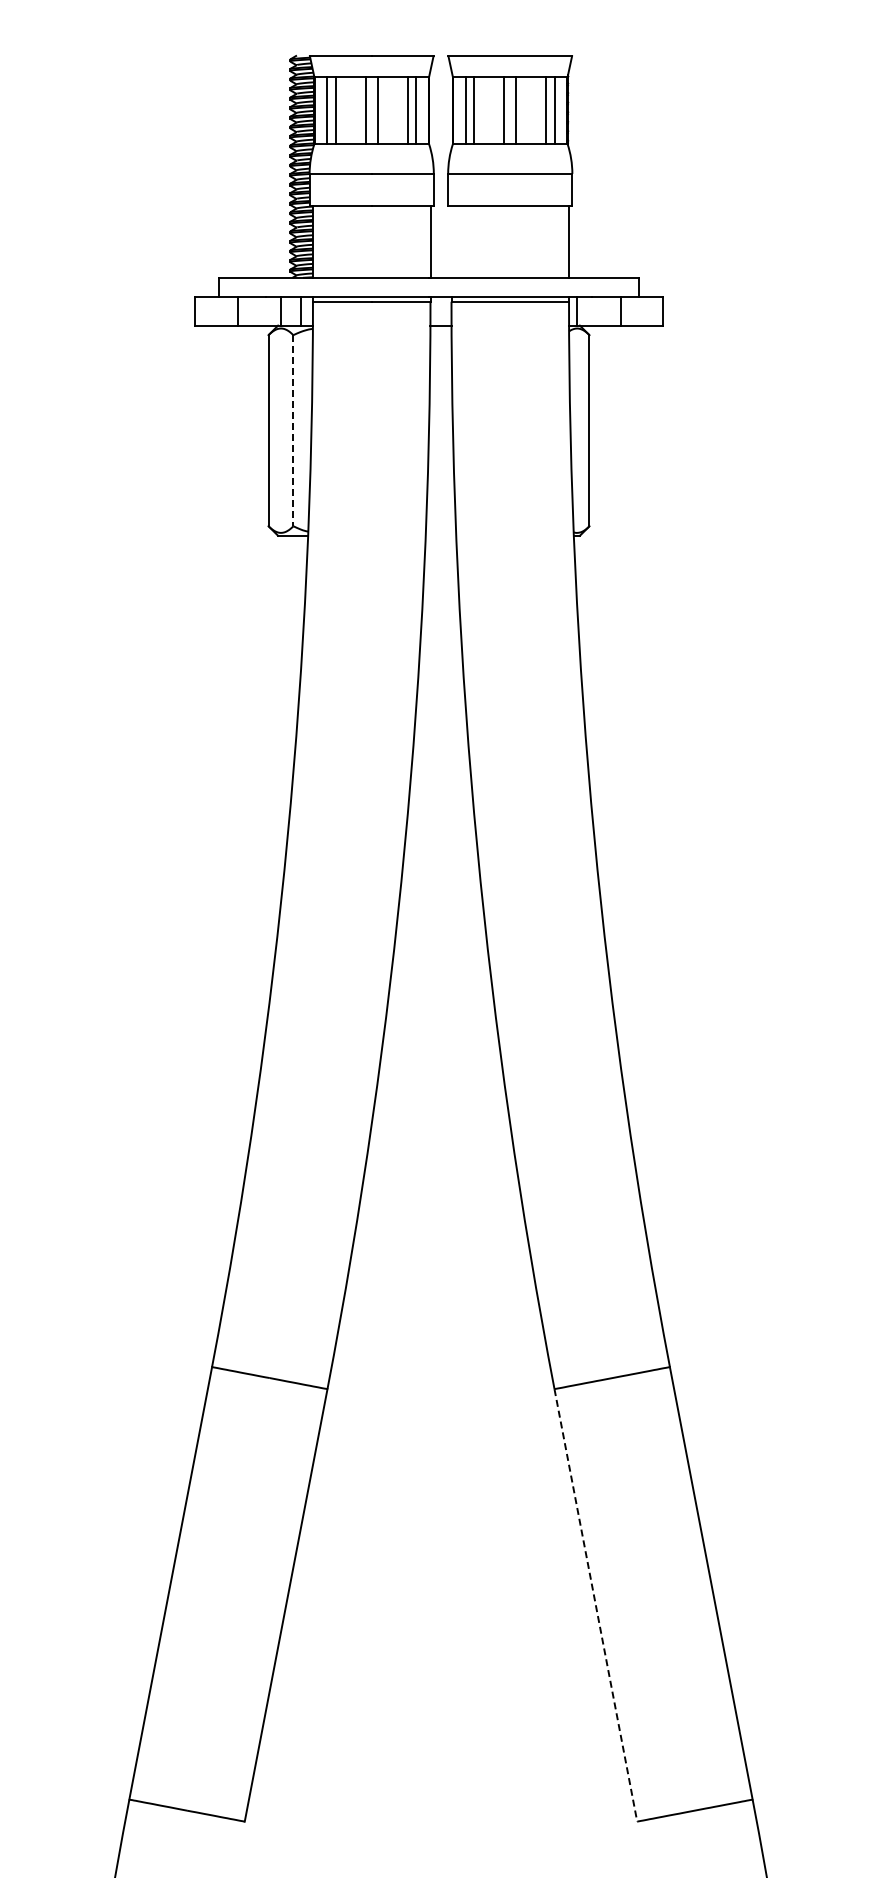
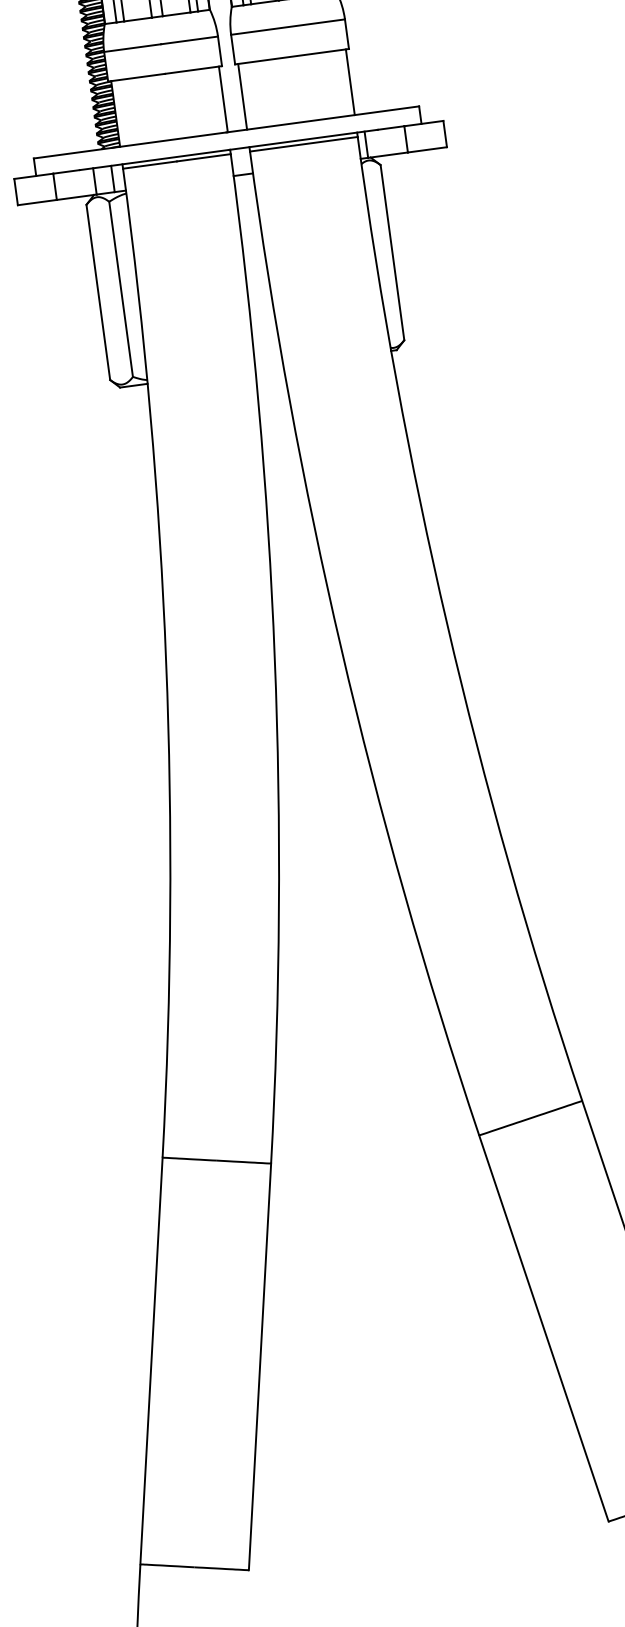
line: (451, 241) -> (242, 96), added
line: (293, 430) -> (121, 289), dashed -> solid
line: (595, 1605) -> (543, 1328), dashed -> solid

